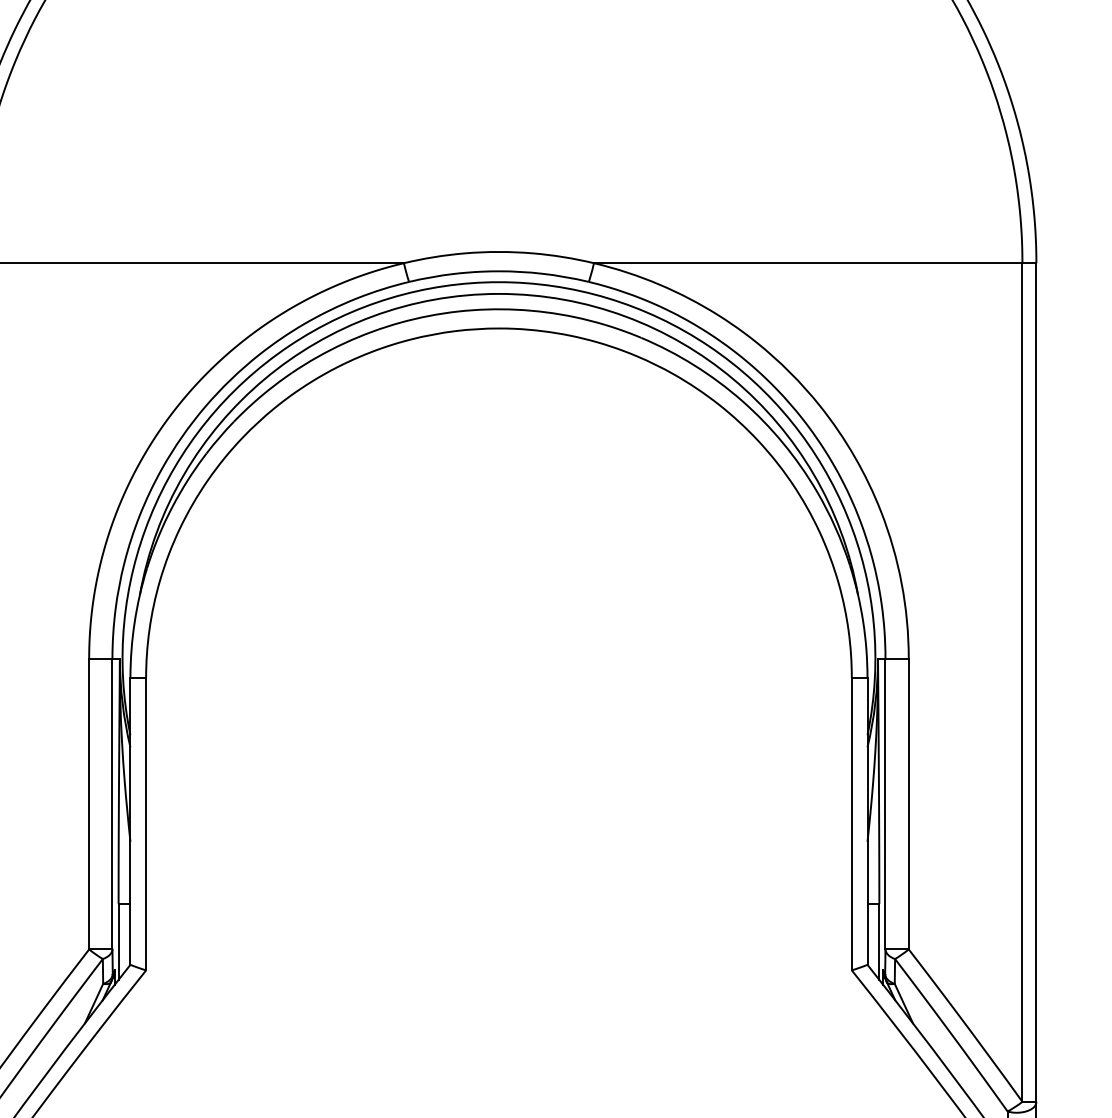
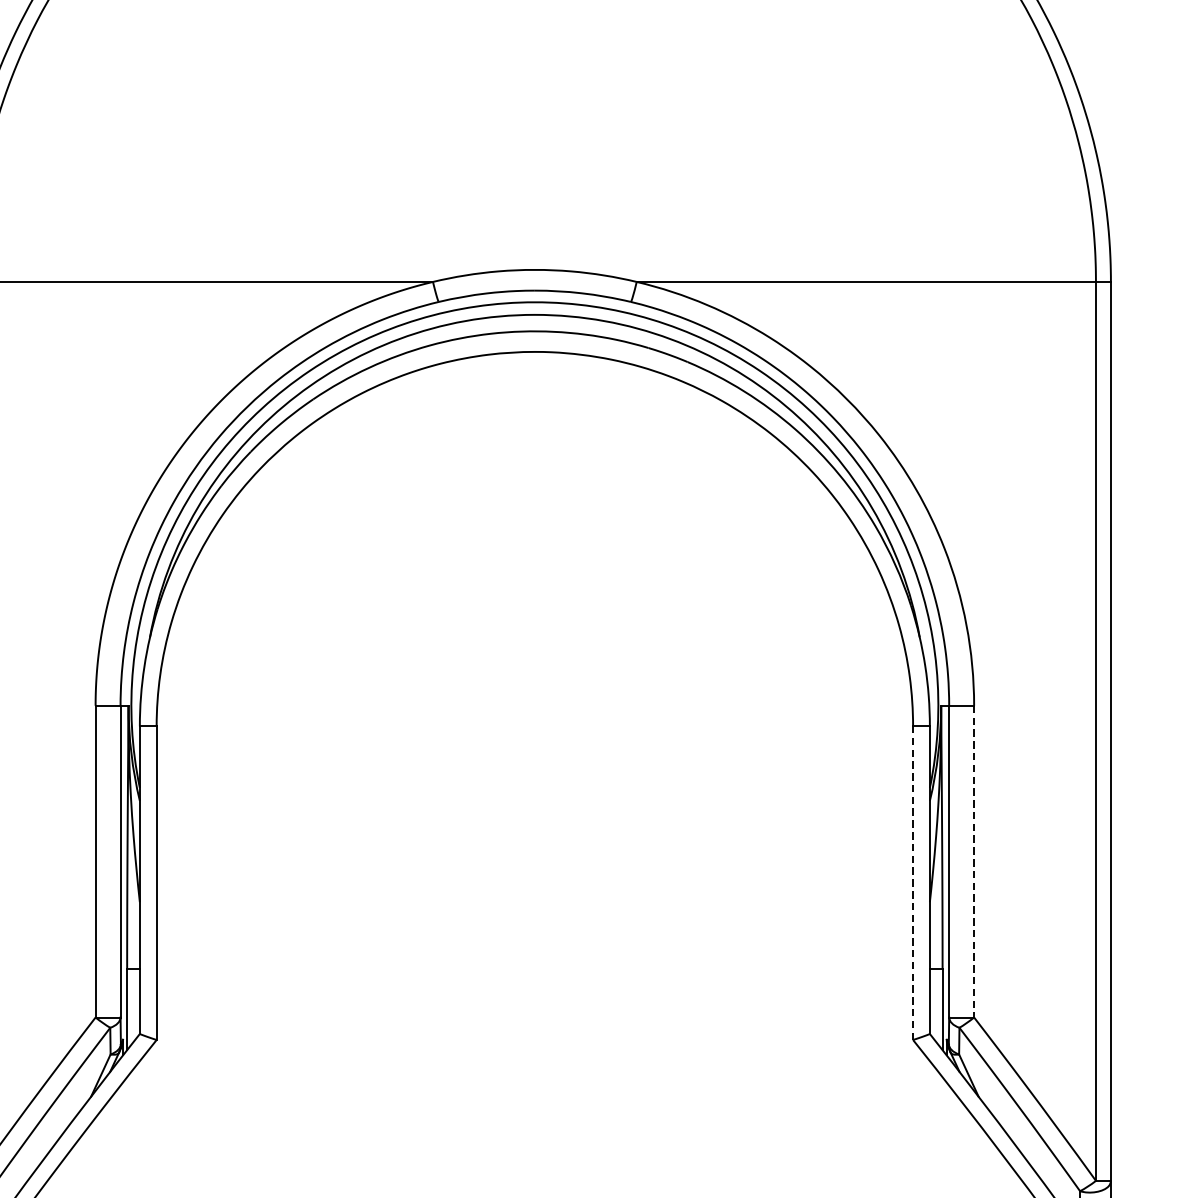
line: (908, 804) -> (973, 862), solid -> dashed
line: (851, 823) -> (912, 882), solid -> dashed

